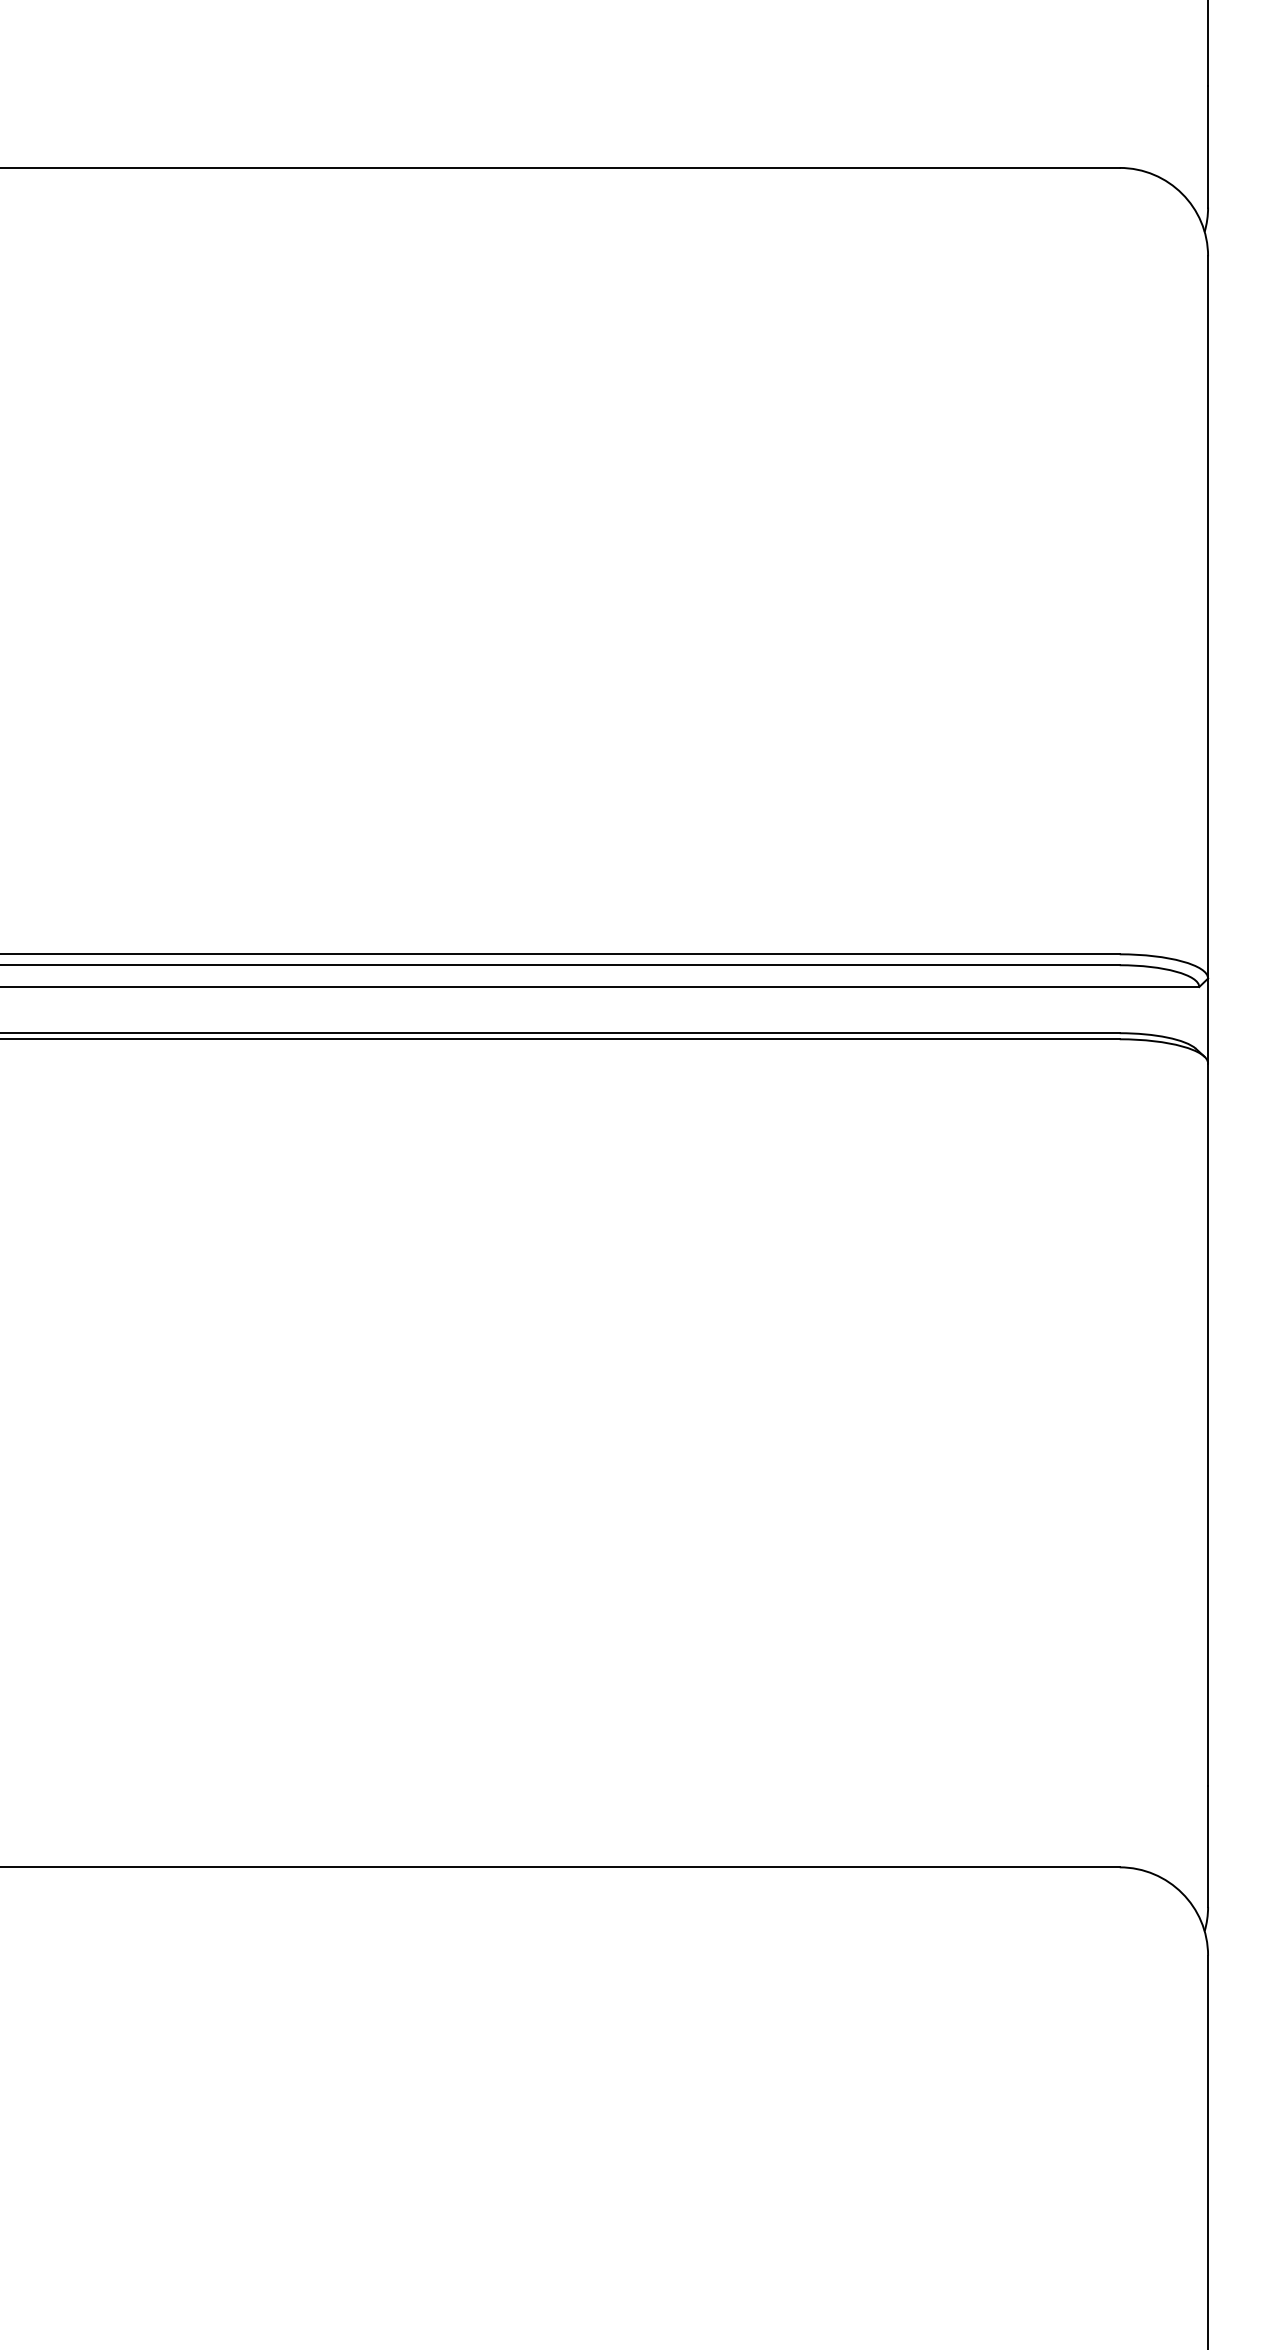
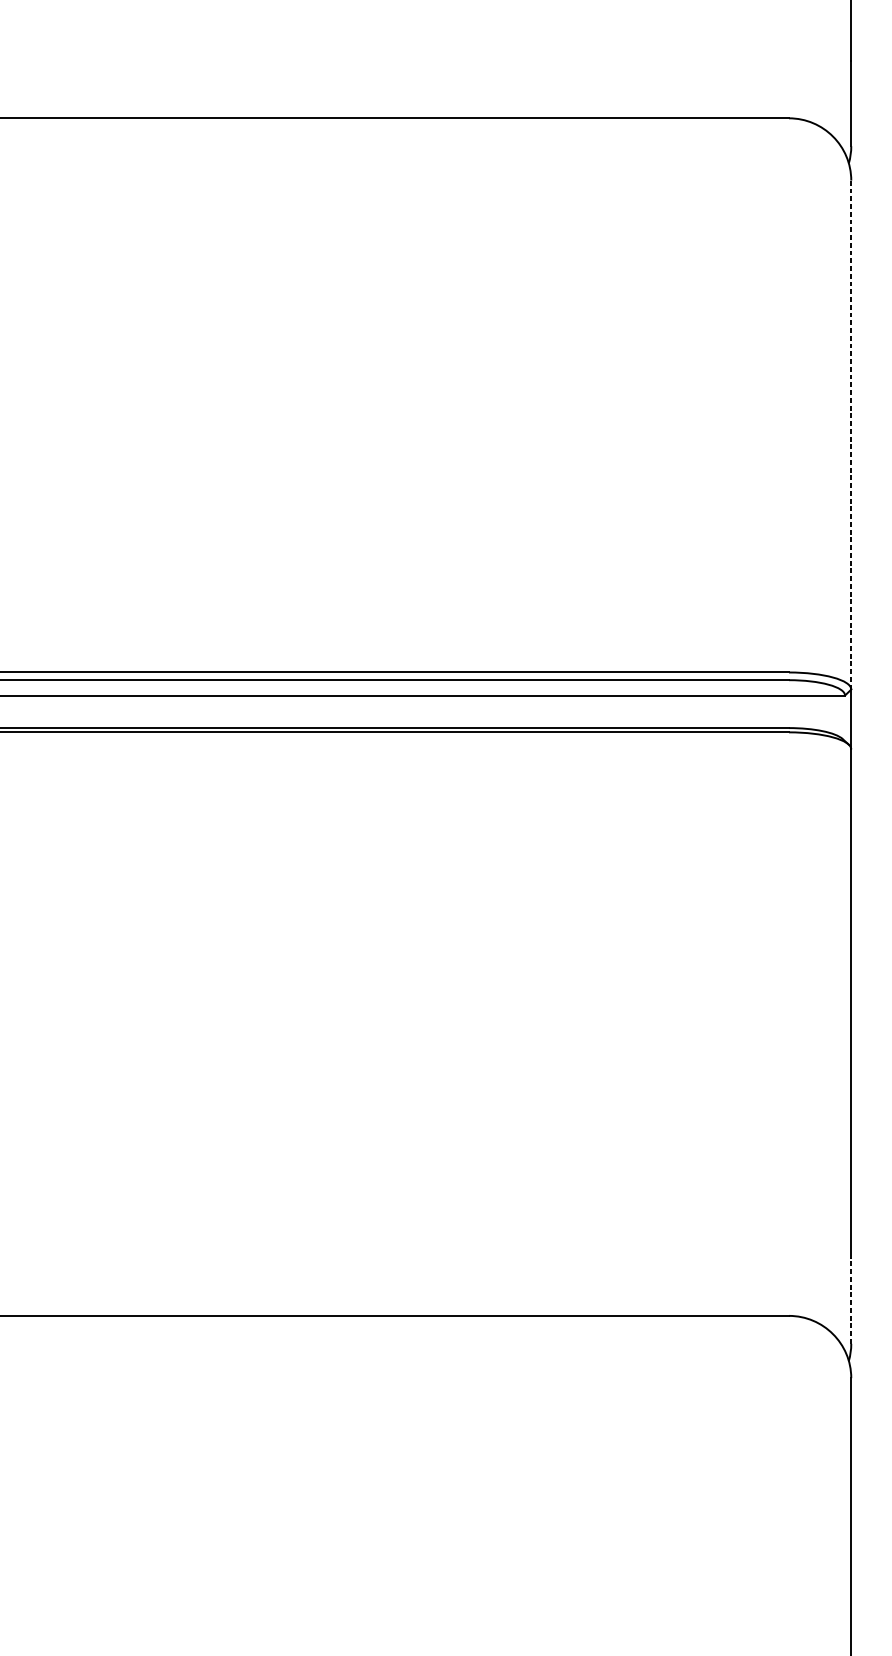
line: (1208, 616) -> (851, 434), solid -> dashed
line: (1208, 1846) -> (851, 1301), solid -> dashed

